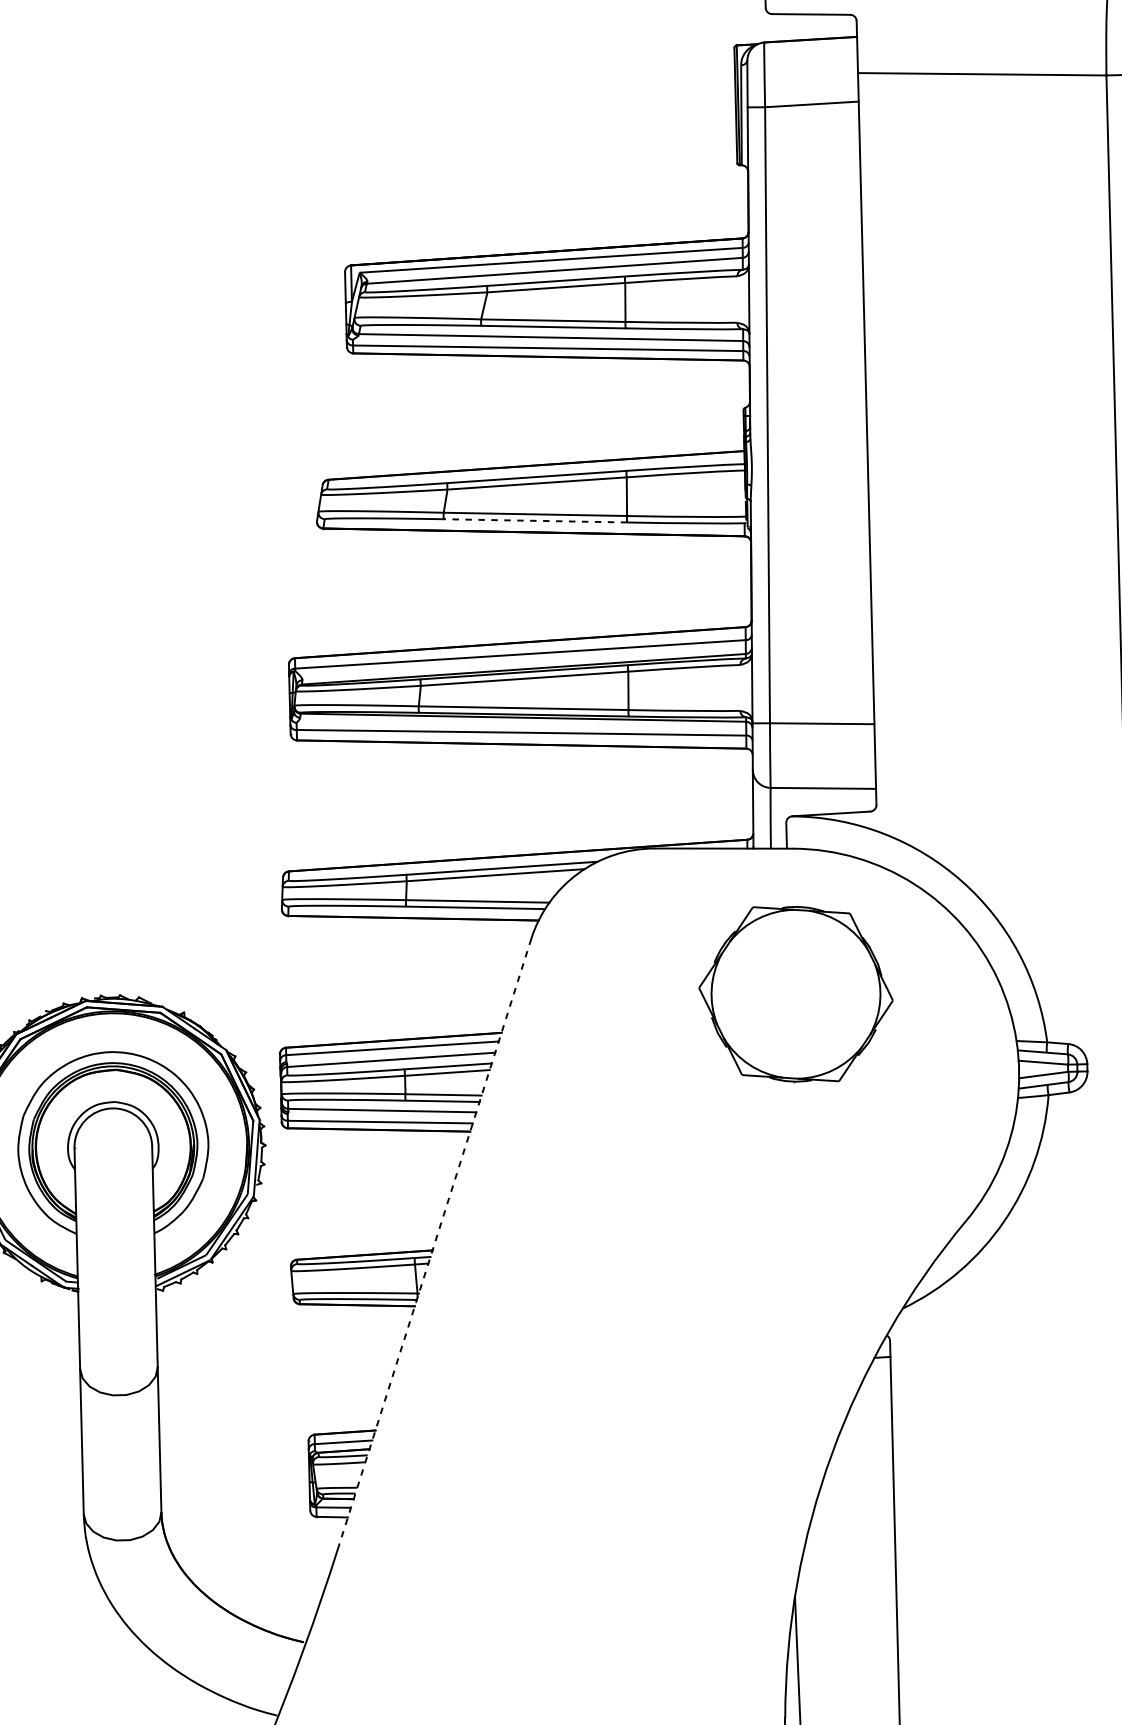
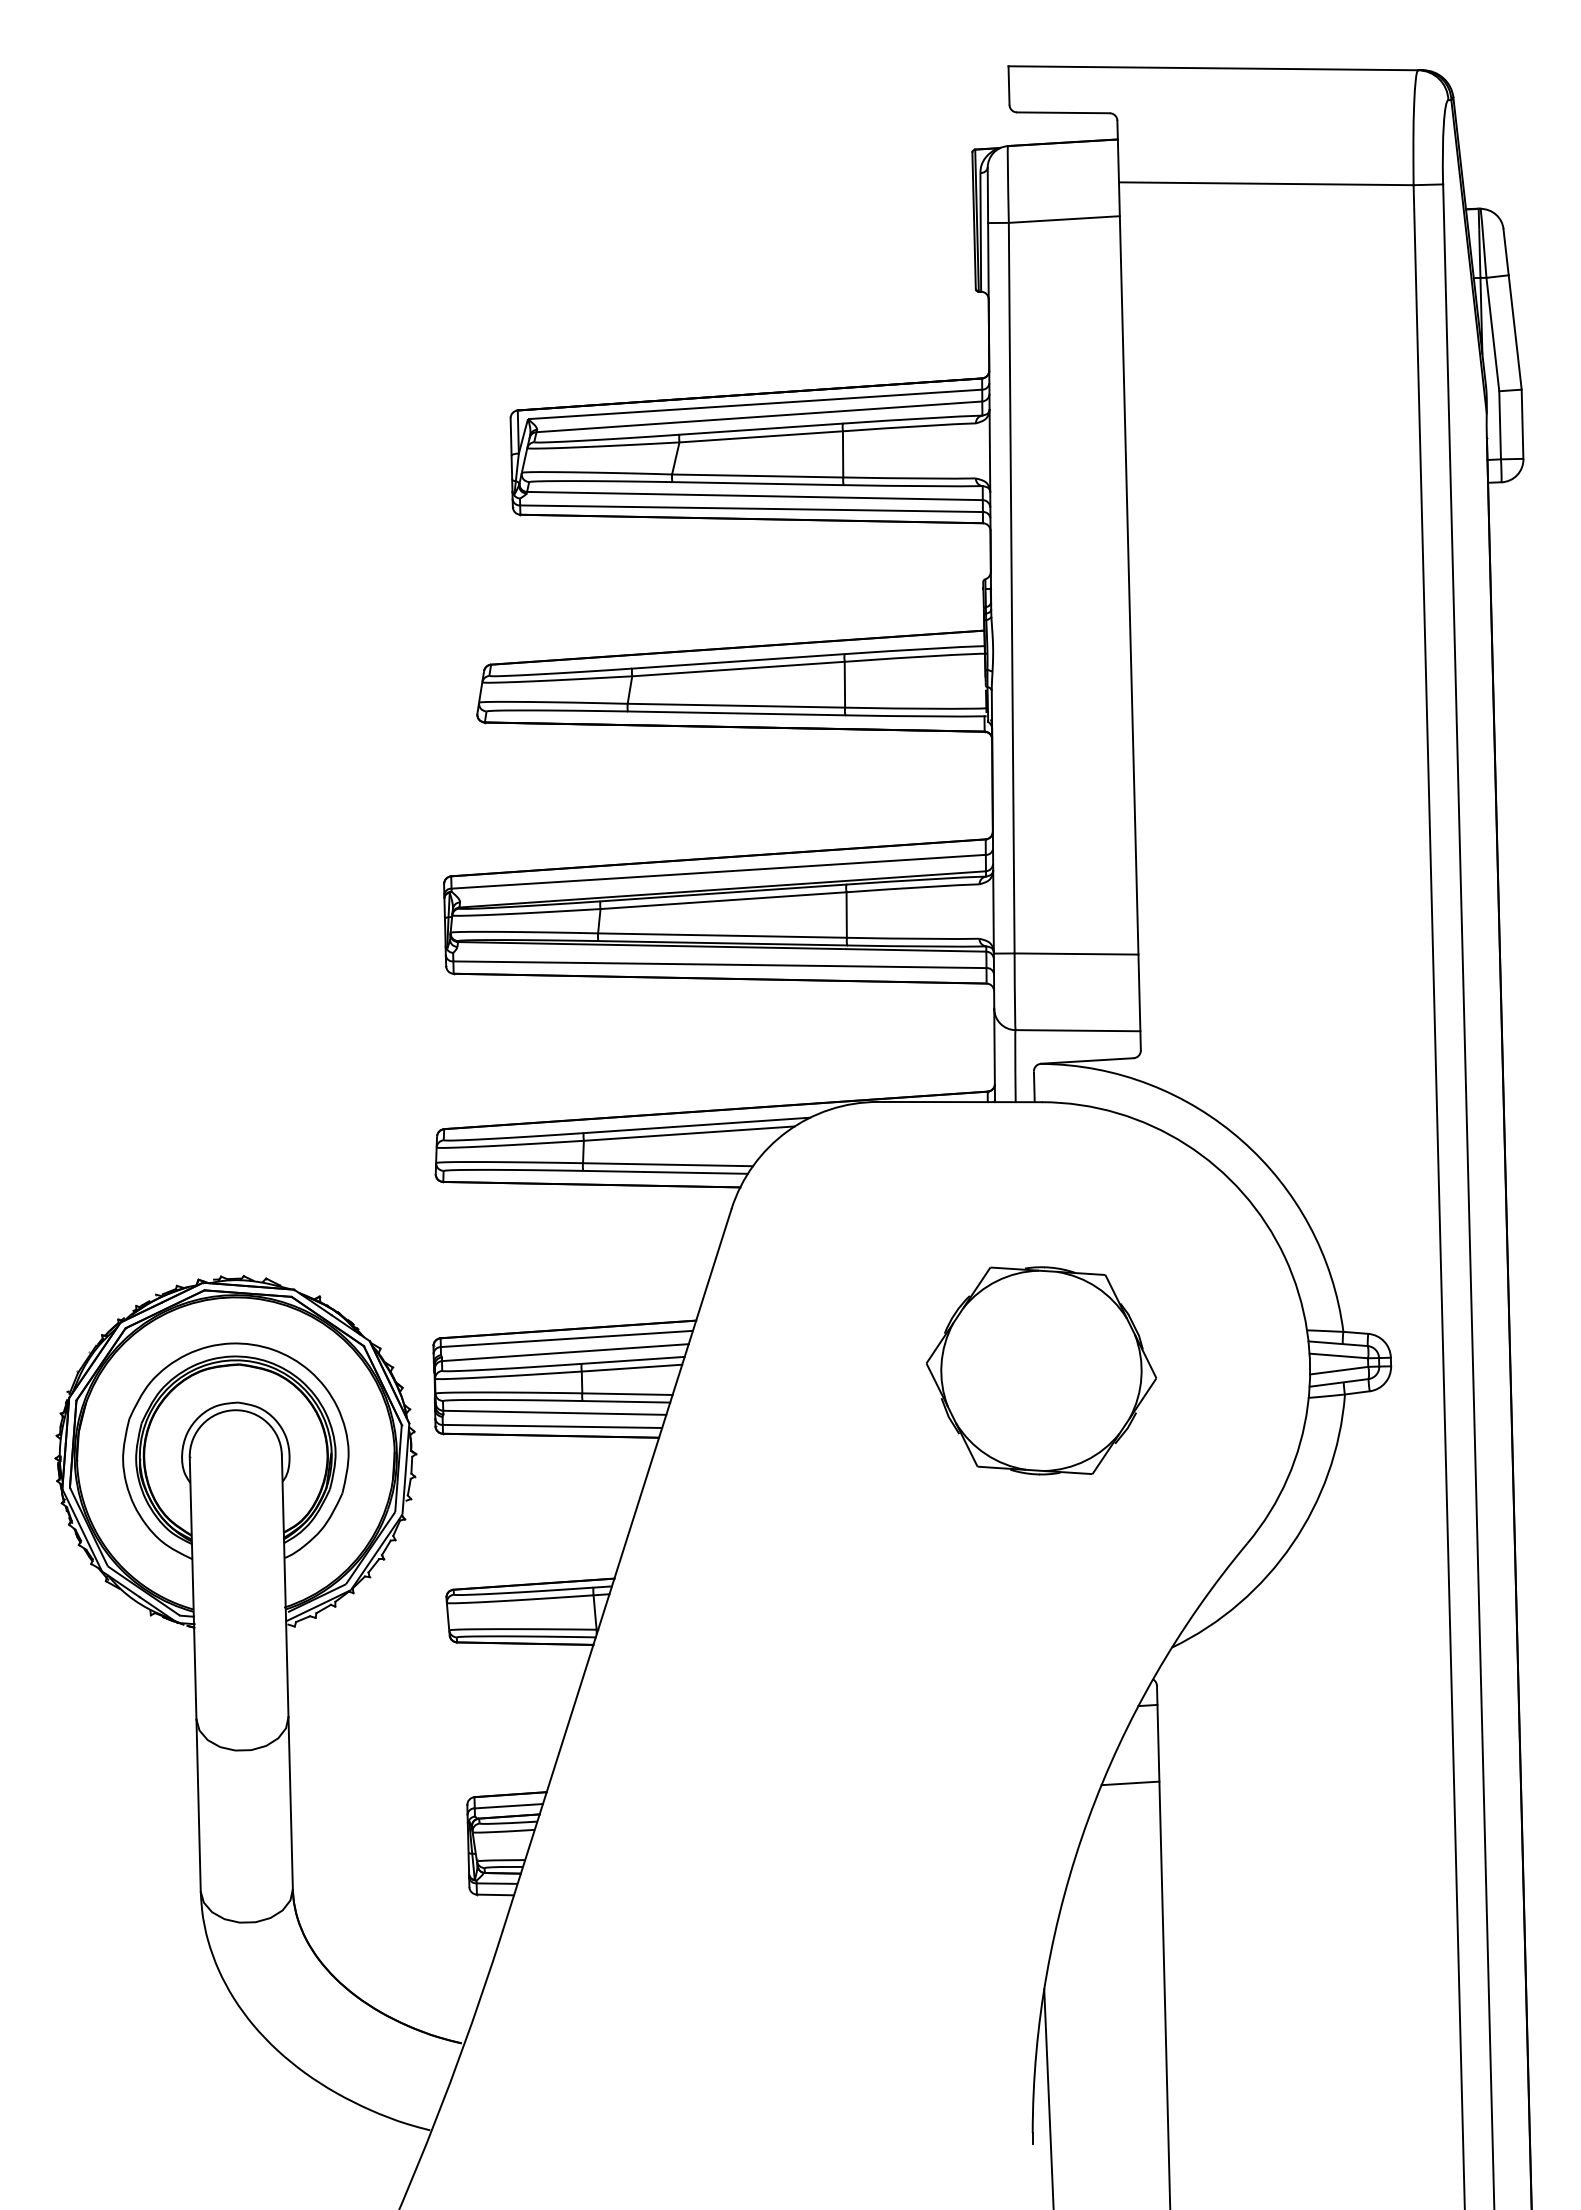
line: (535, 520) -> (736, 713), dashed -> solid
part: (796, 993) -> (1041, 1370), moved
line: (435, 1243) -> (617, 1570), dashed -> solid
line: (867, 1423) -> (1130, 1783), added

